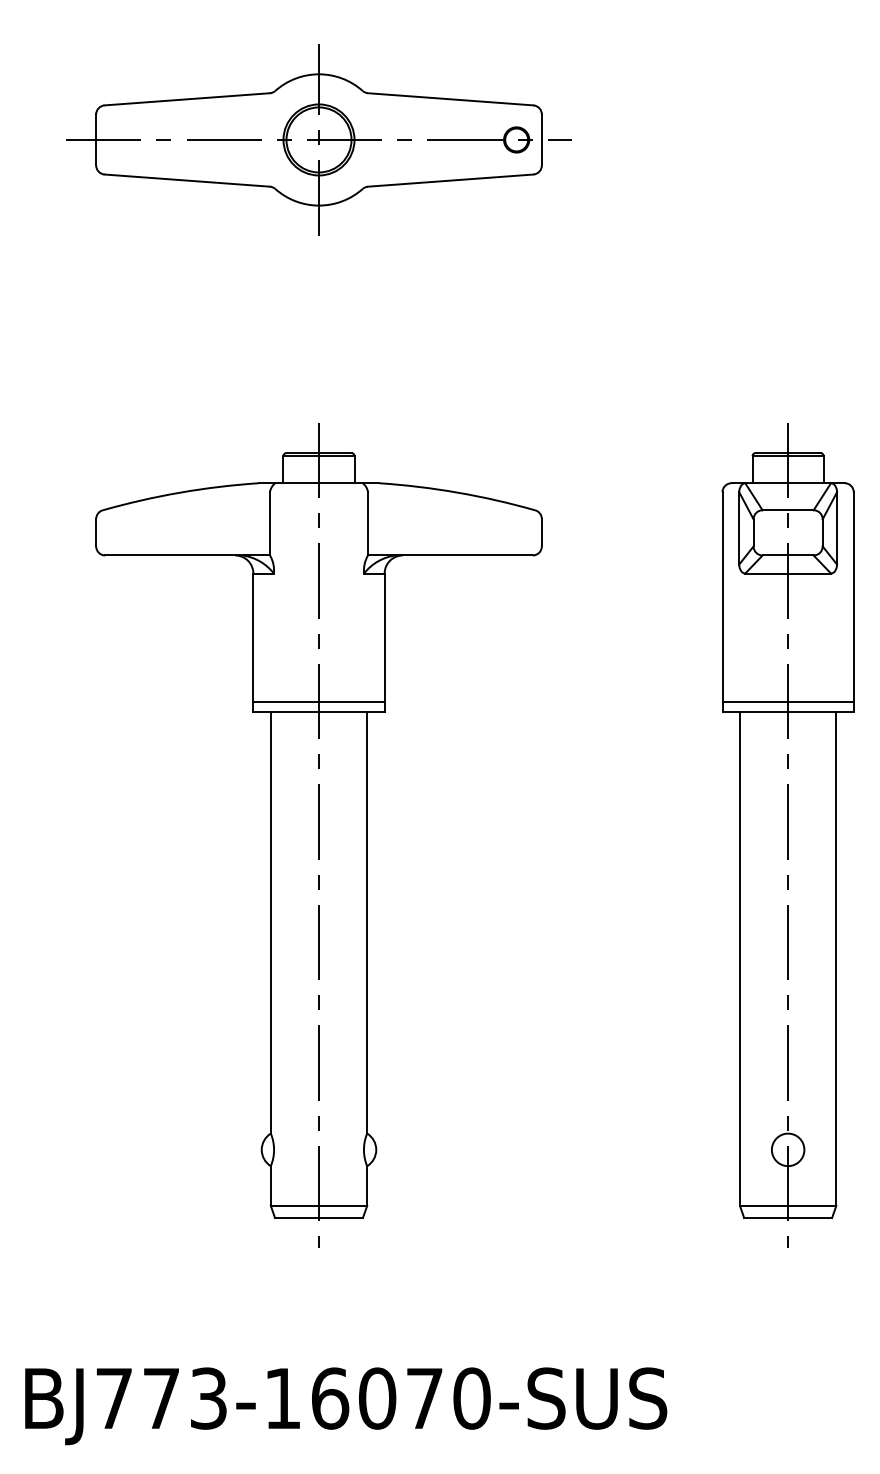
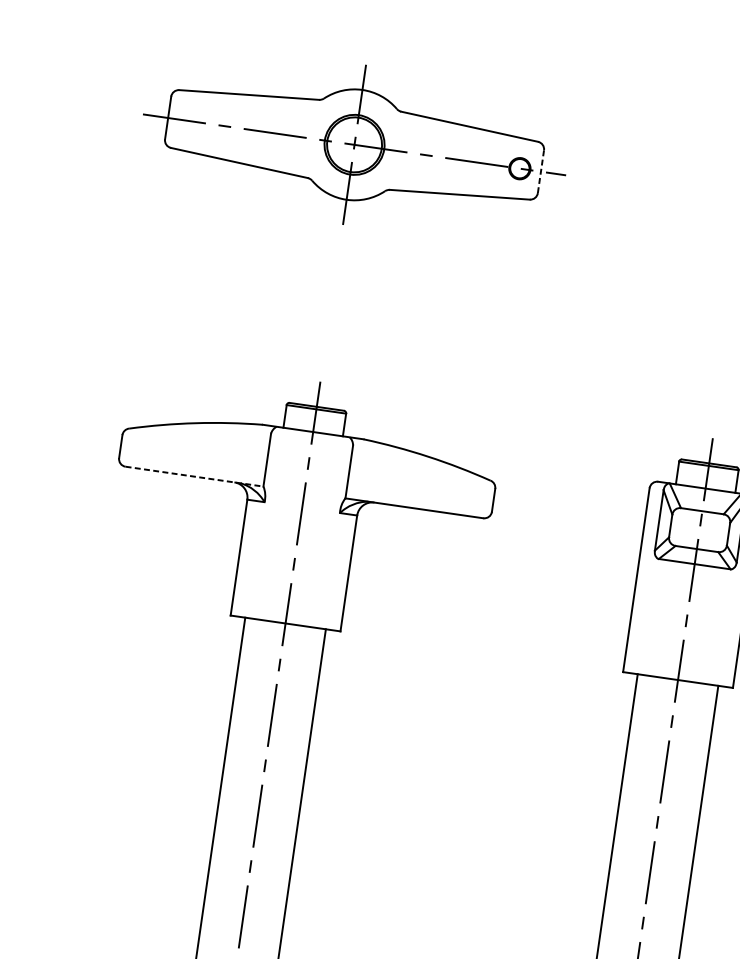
line: (541, 139) -> (540, 171), solid -> dashed
line: (188, 555) -> (195, 476), solid -> dashed
line: (318, 702) -> (286, 615), removed
line: (787, 702) -> (678, 671), removed

